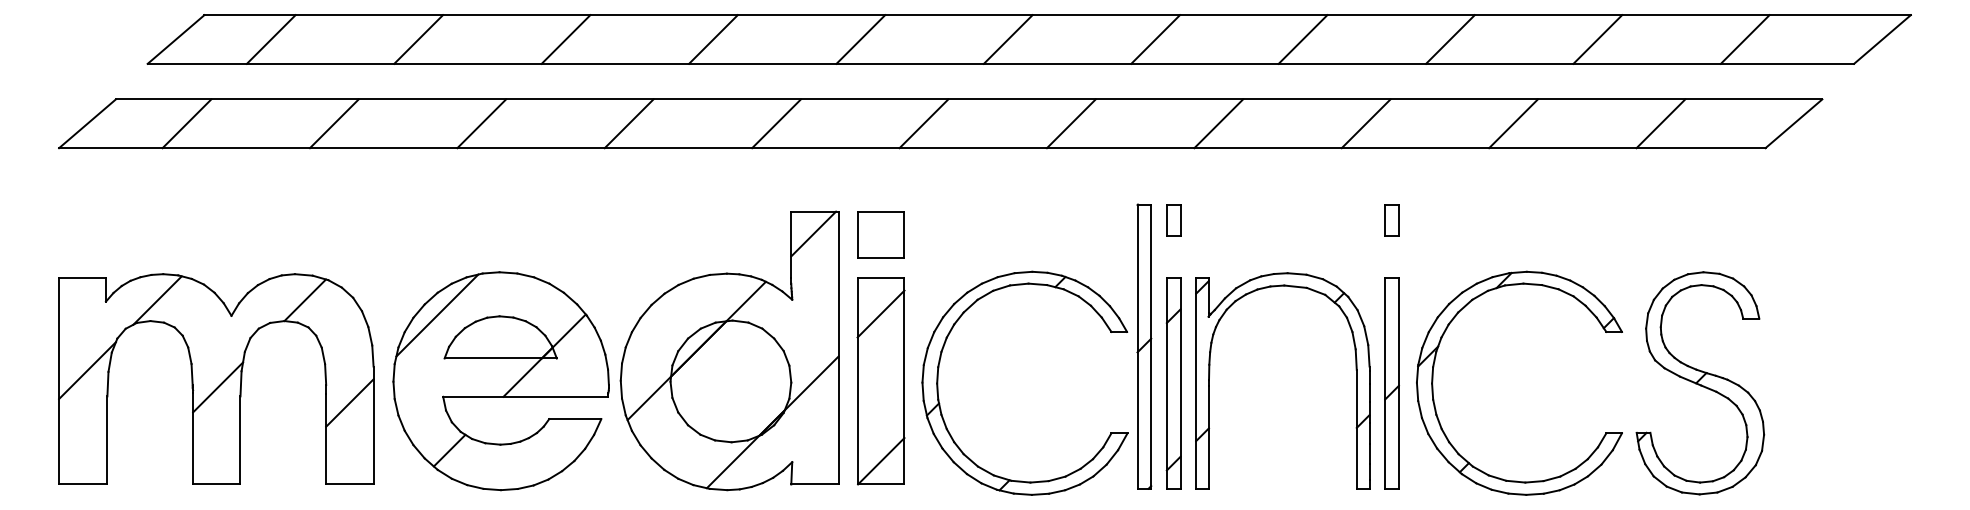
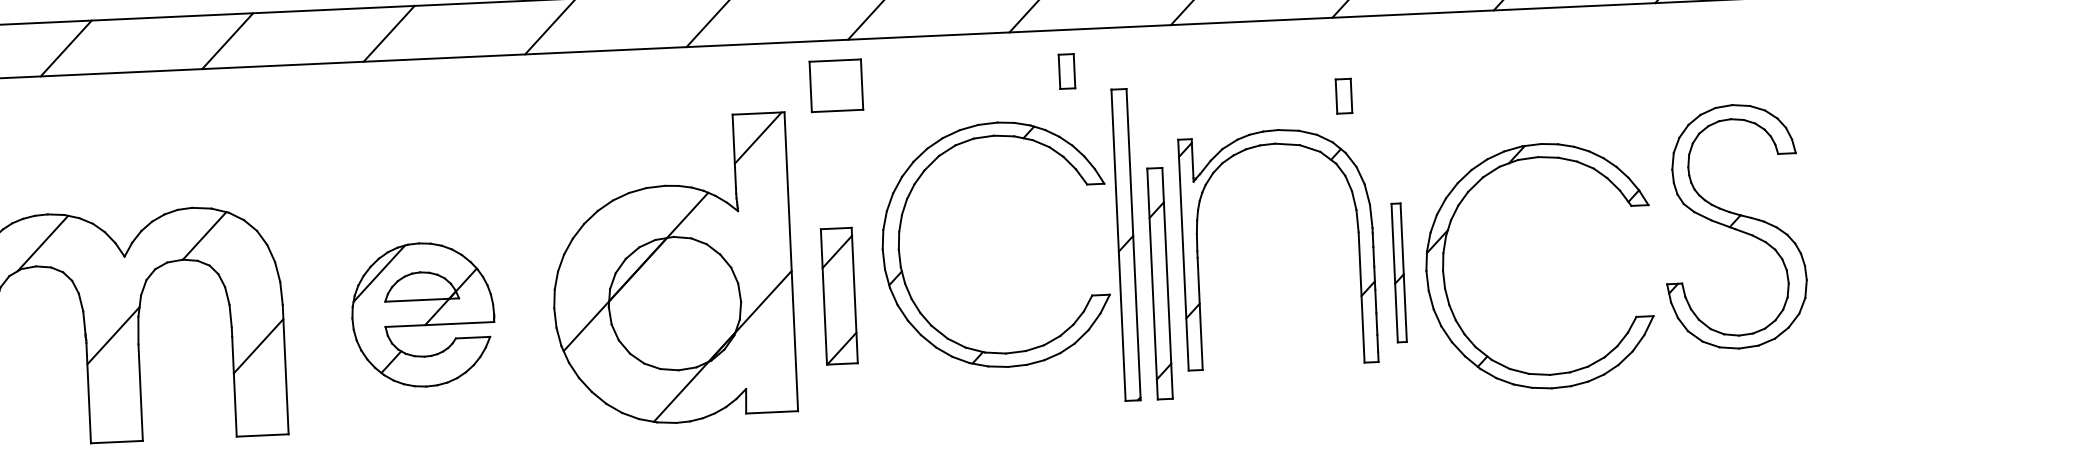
part: (1173, 220) -> (1066, 71), moved
part: (1391, 220) -> (1343, 96), moved
part: (880, 234) -> (835, 85), moved
part: (1210, 373) -> (1198, 243), moved
part: (500, 381) -> (422, 315), size x0.6
part: (880, 381) -> (838, 296), size x0.6
part: (938, 382) -> (900, 248), moved
part: (1391, 383) -> (1398, 273), size x0.6
part: (1700, 383) -> (1734, 227), moved

